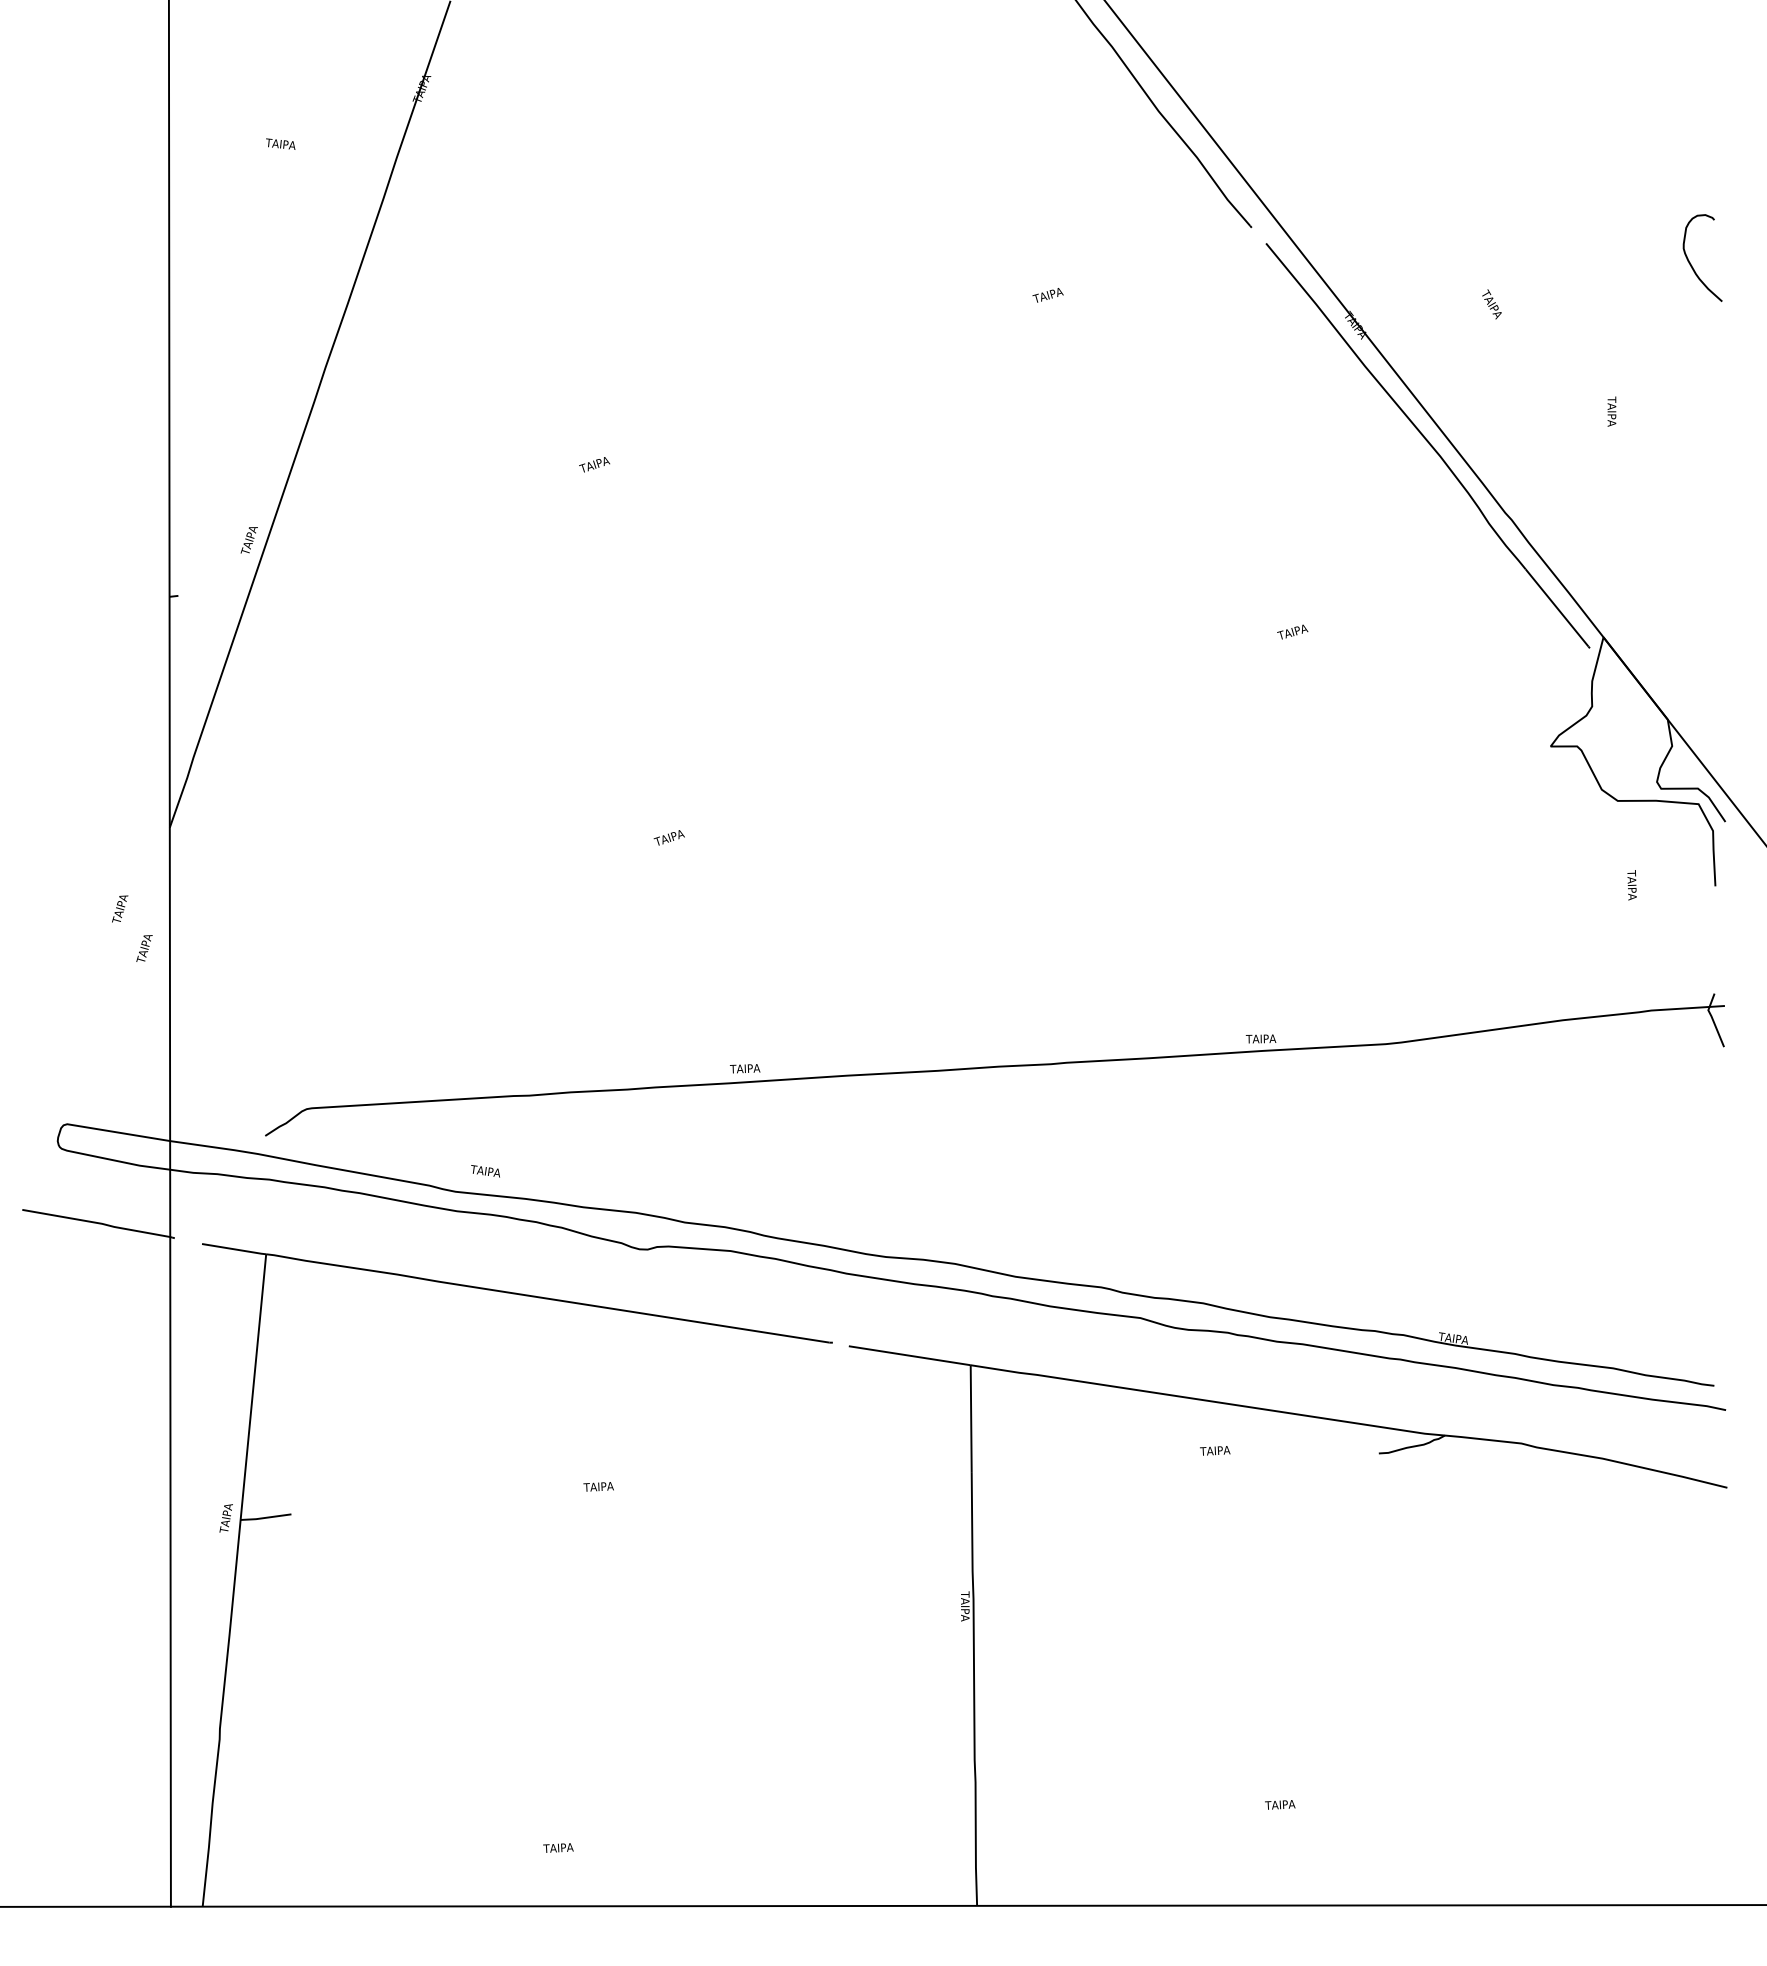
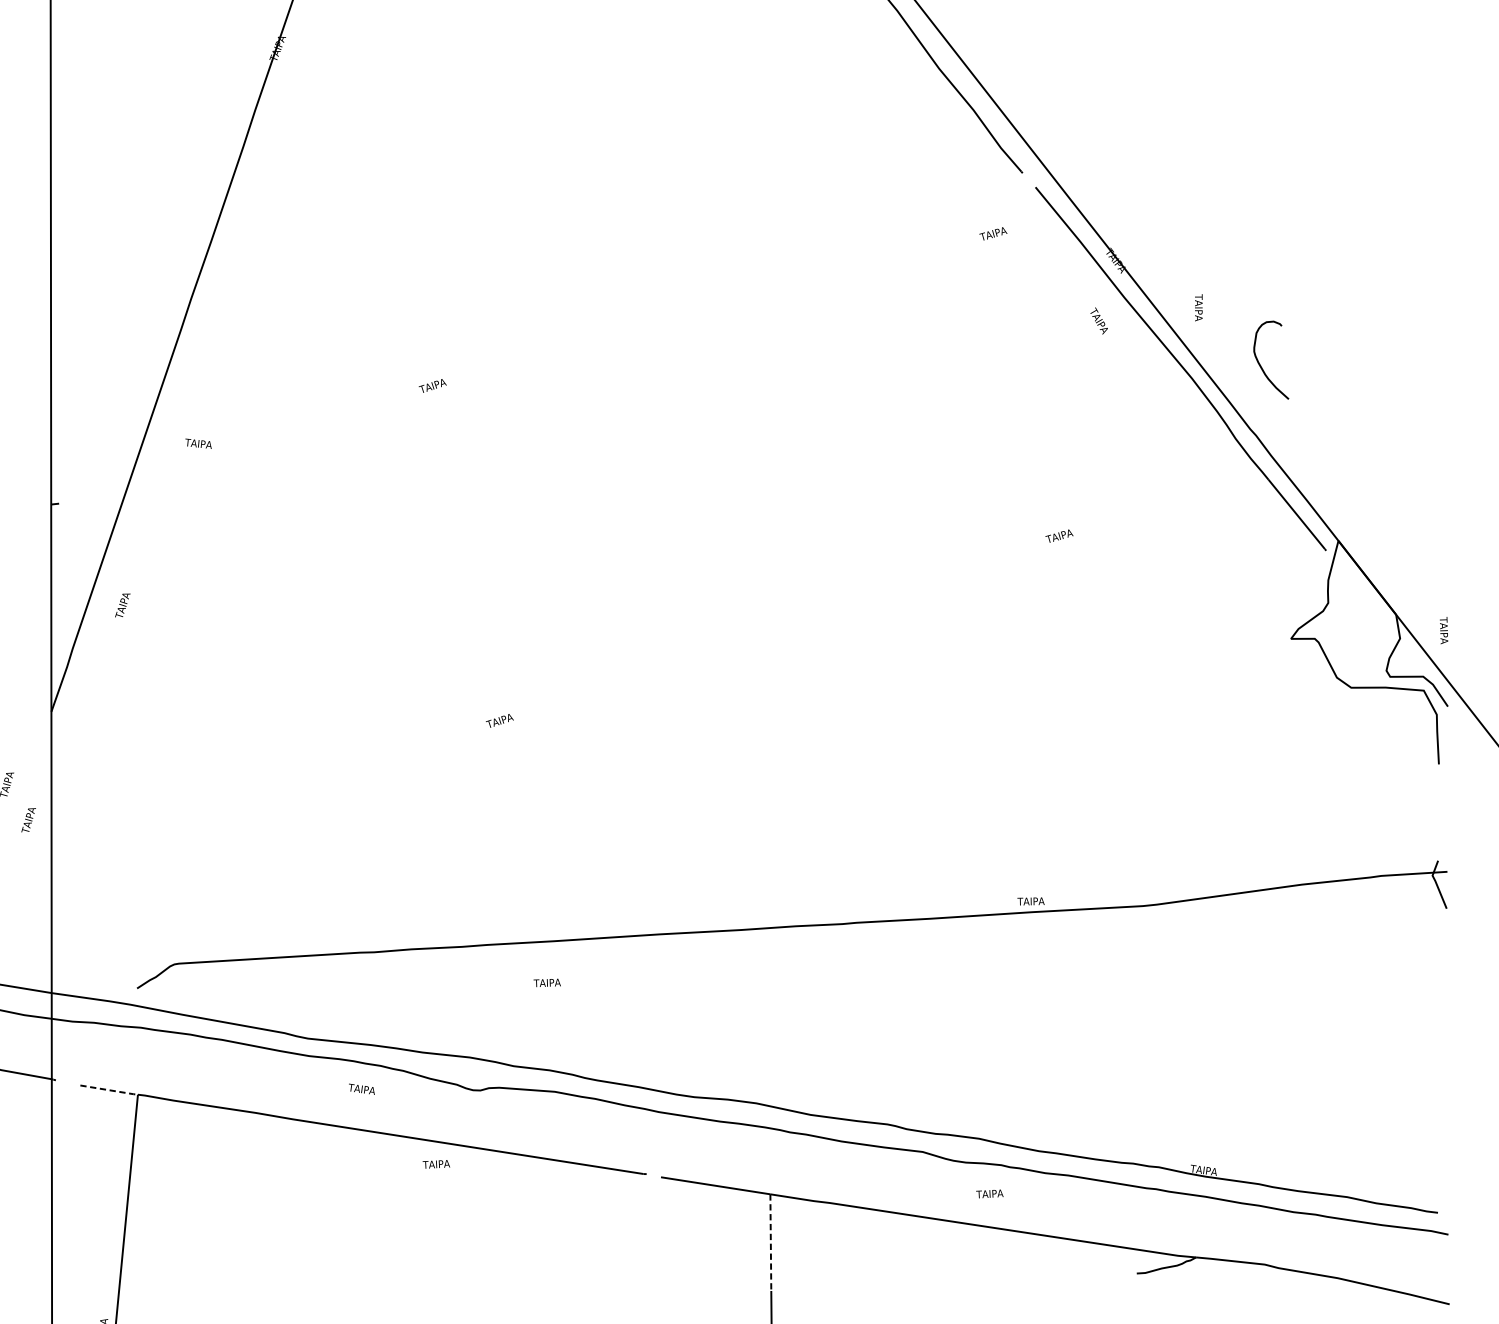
text: (280, 143) -> (198, 443), moved
curve: (1692, 265) -> (1262, 366), moved
text: (1047, 295) -> (992, 234), moved
text: (1491, 304) -> (1098, 321), moved
text: (1611, 411) -> (1198, 307), moved
text: (248, 540) -> (122, 605), moved
text: (1631, 885) -> (1443, 630), moved
text: (745, 1068) -> (547, 982), moved
text: (485, 1171) -> (361, 1089), moved
line: (235, 1249) -> (110, 1090), solid -> dashed
line: (971, 1419) -> (771, 1243), solid -> dashed
text: (1215, 1450) -> (990, 1193), moved
text: (598, 1486) -> (436, 1164), moved

